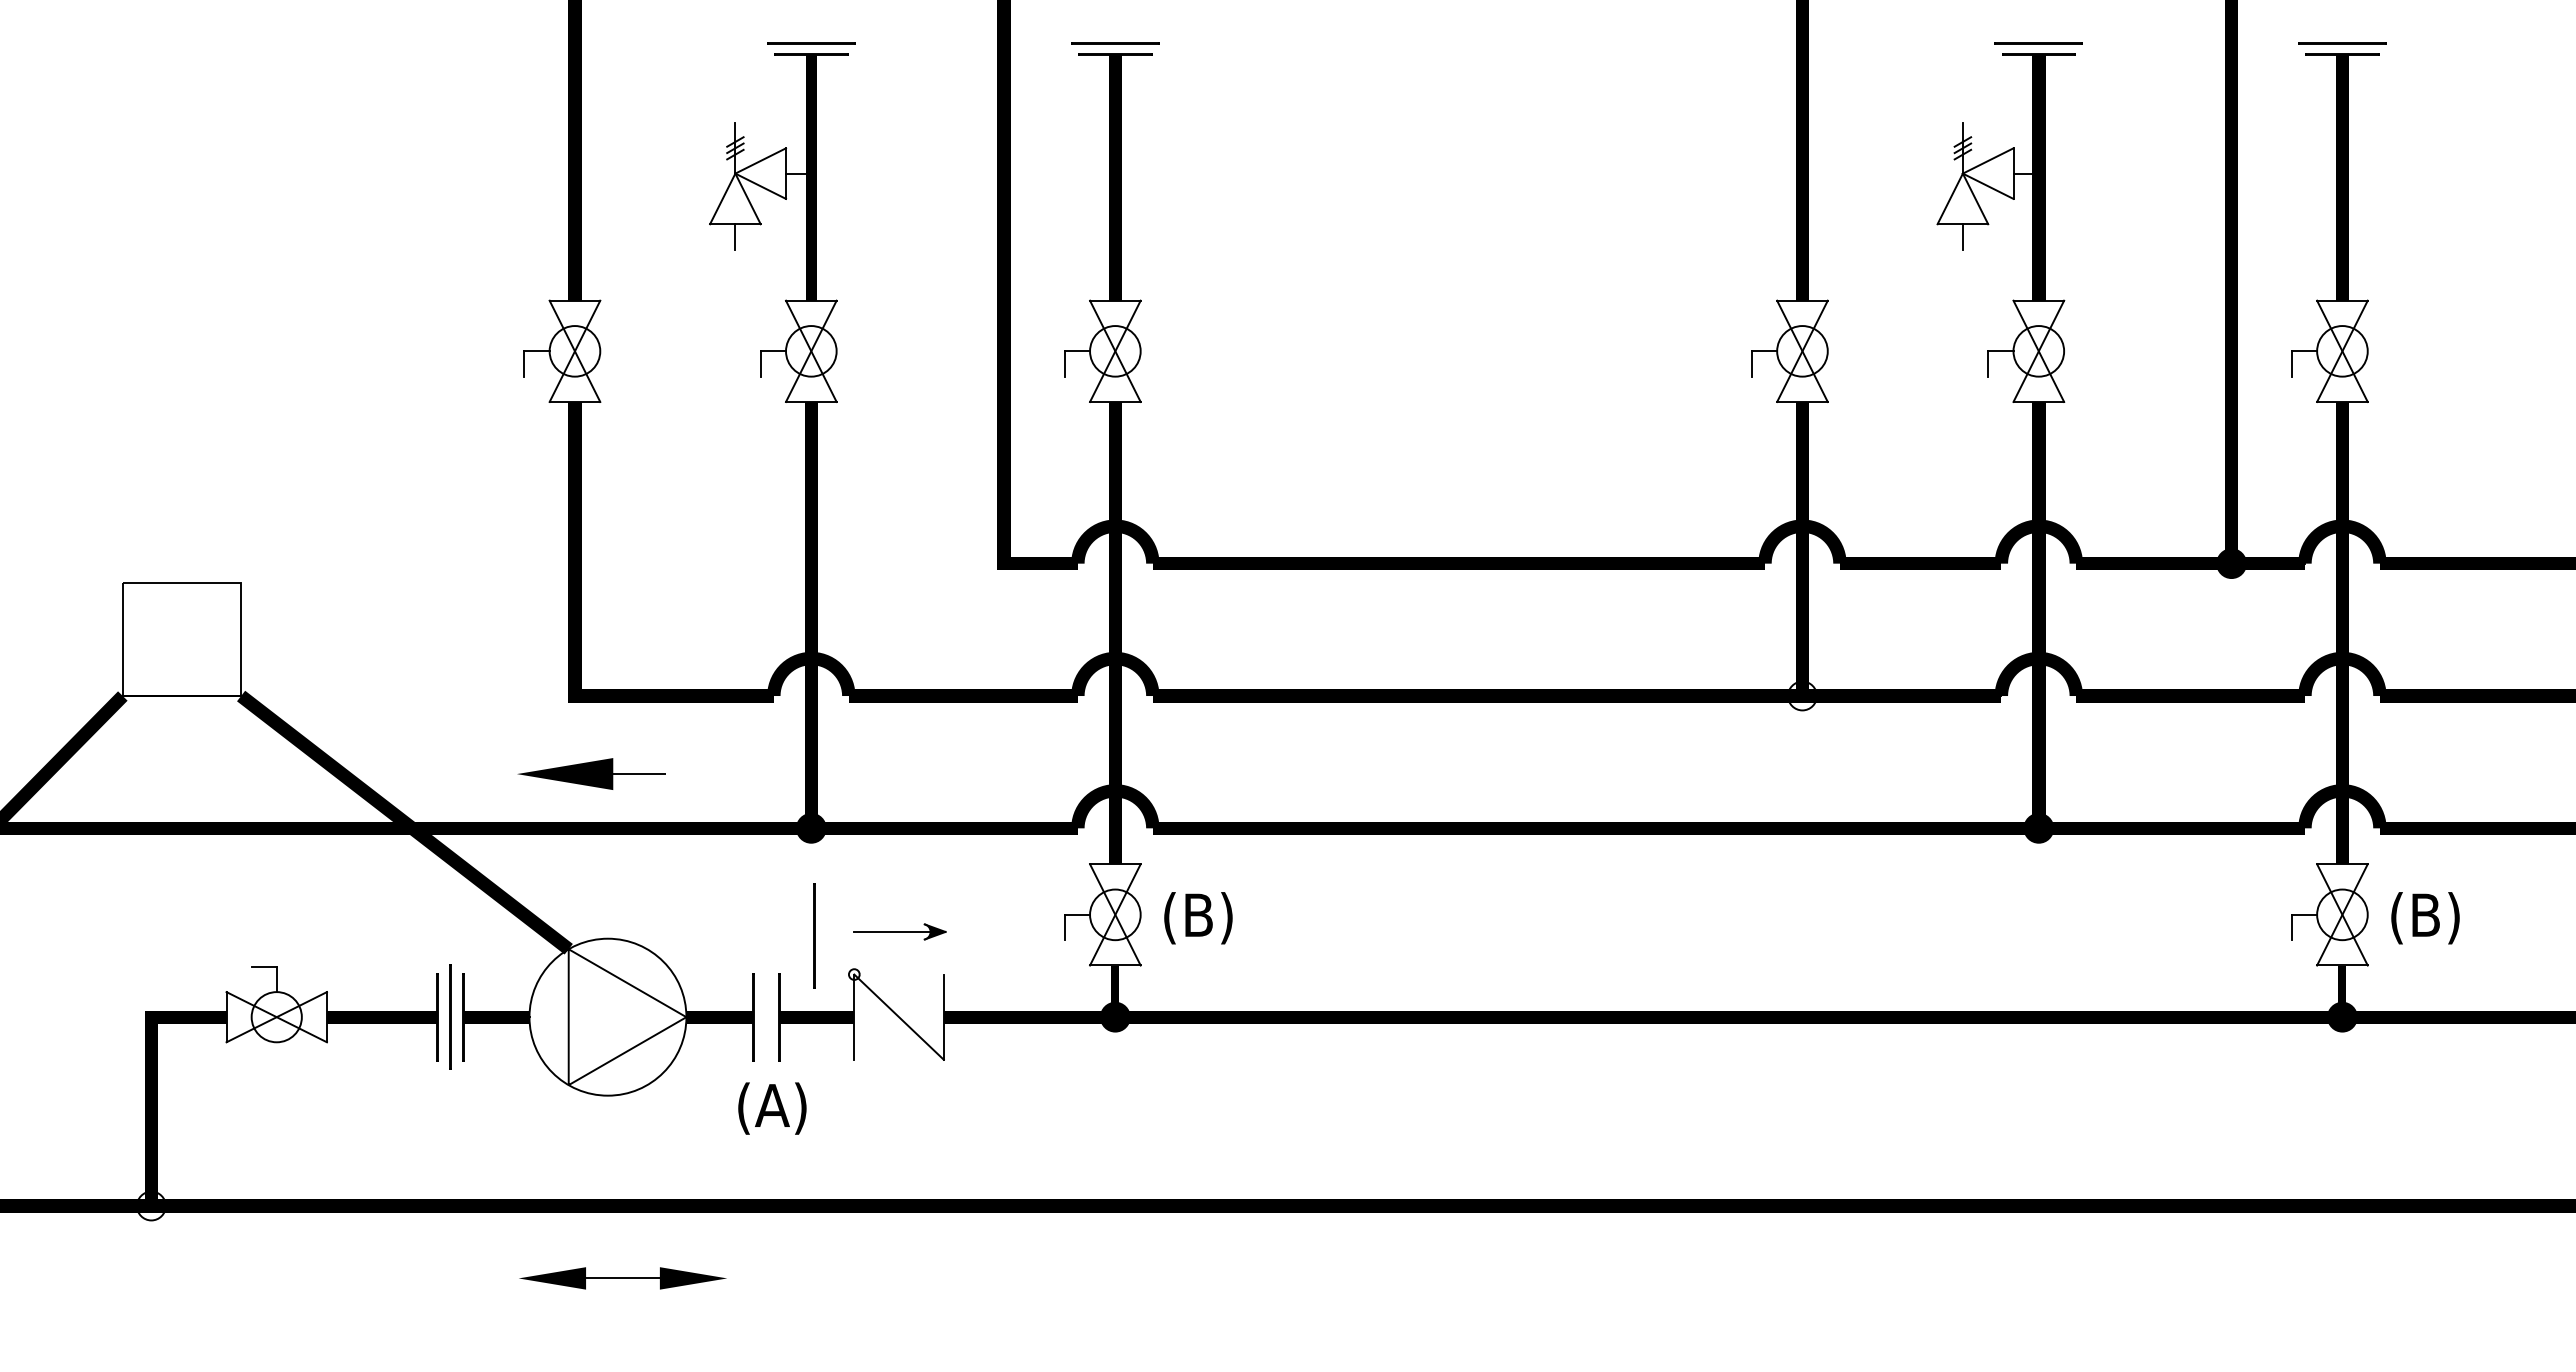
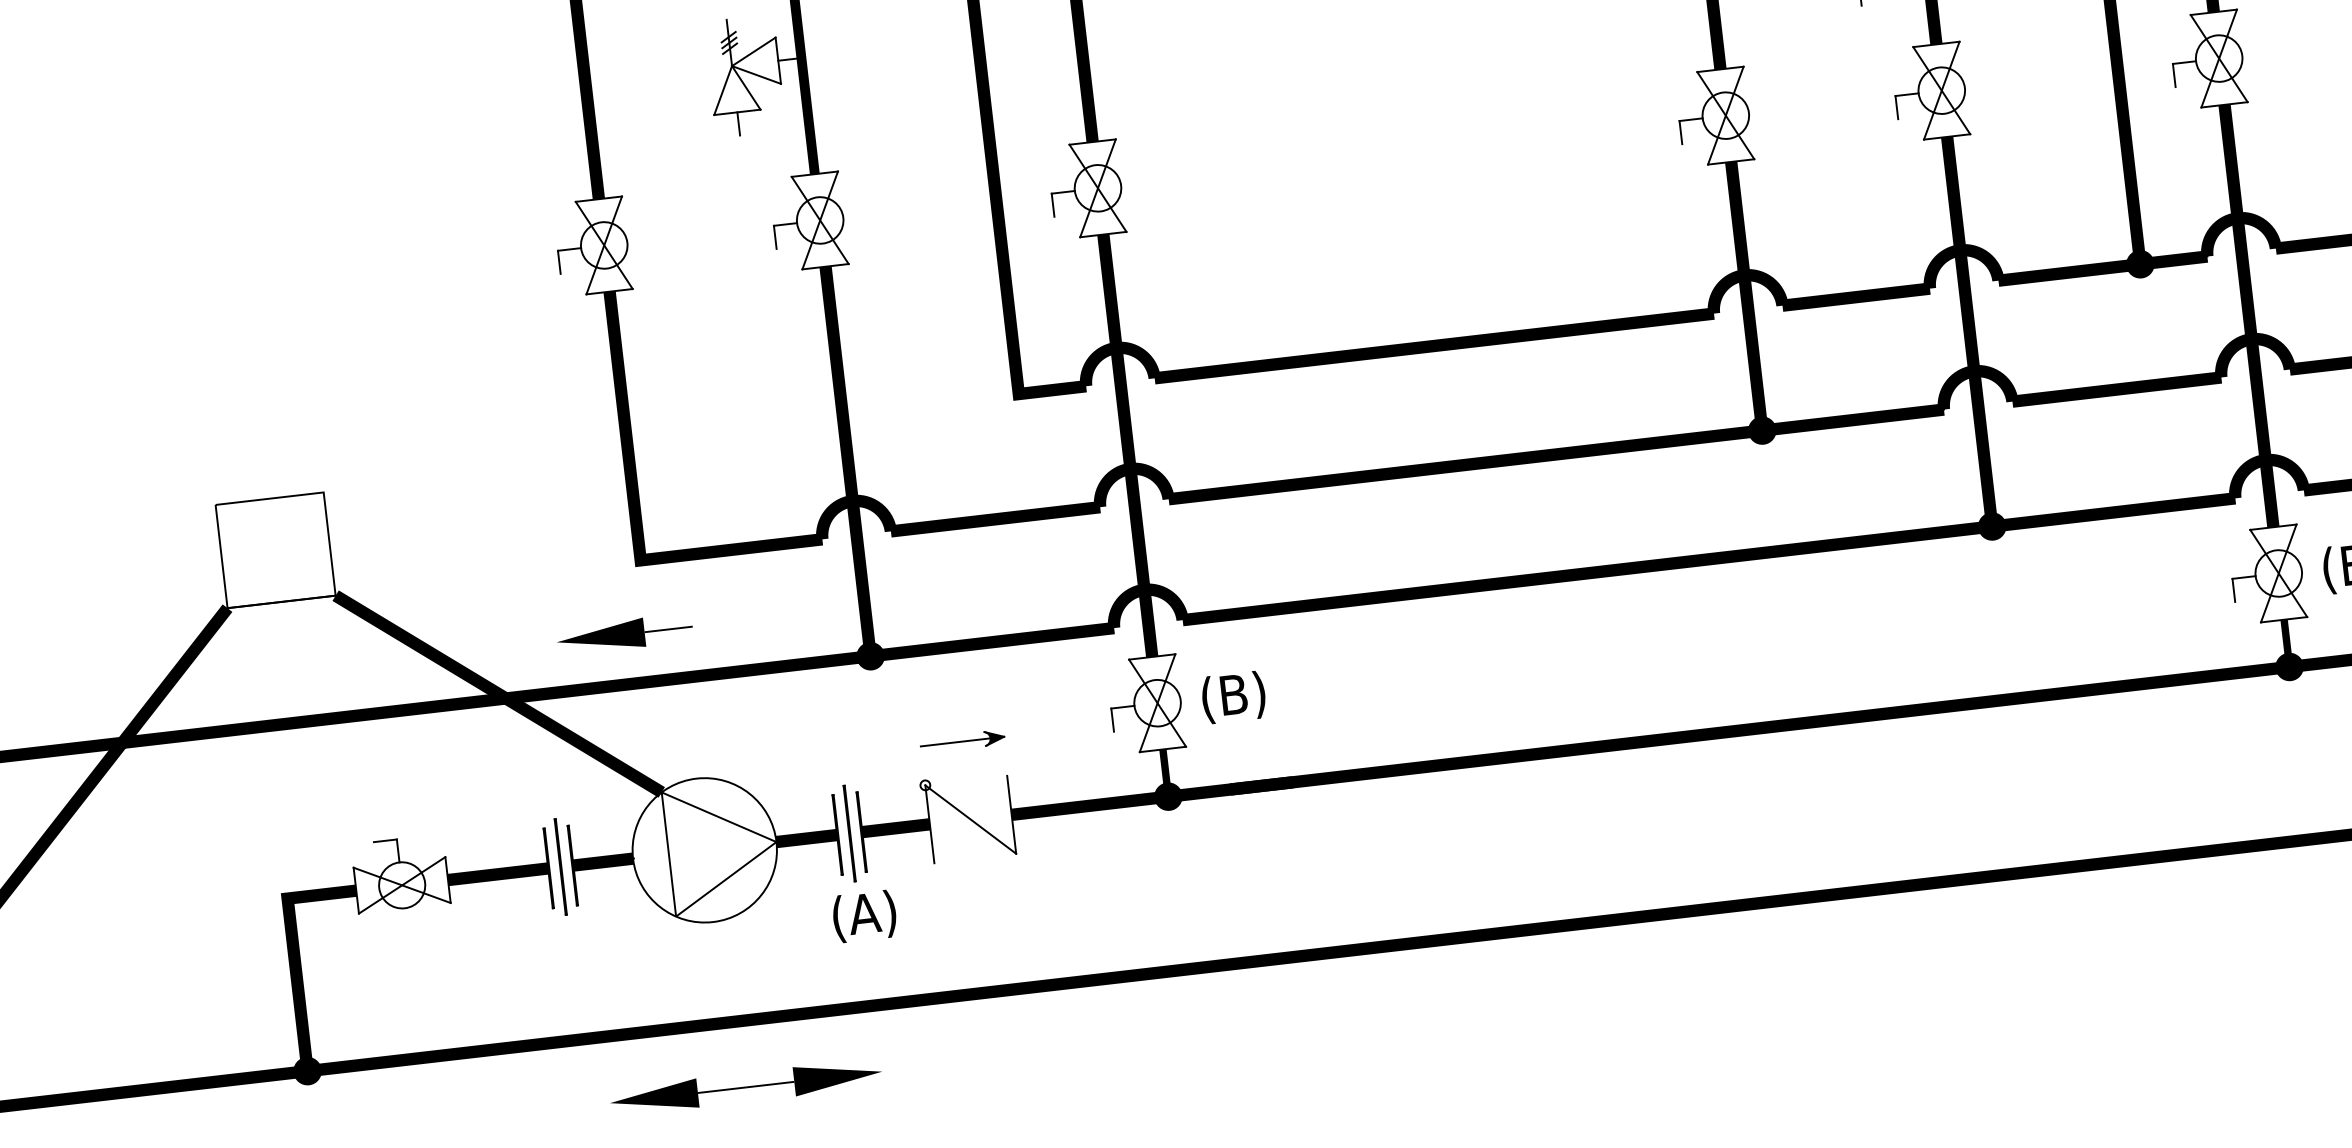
fill: (1802, 695) -> (1762, 430), added
part: (591, 773) -> (624, 633), moved
line: (814, 935) -> (849, 832), moved
fill: (151, 1205) -> (307, 1070), added
part: (622, 1278) -> (745, 1087), size x1.43

